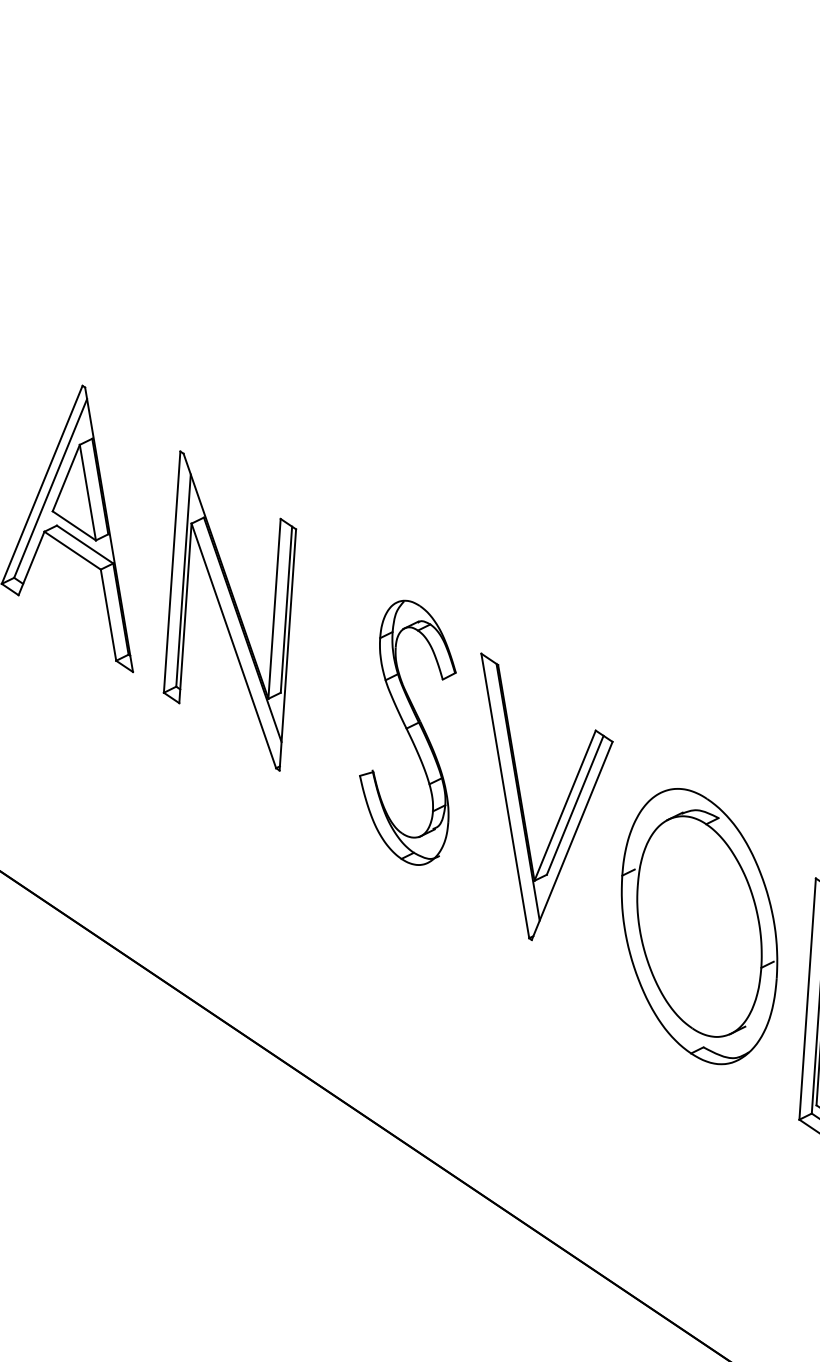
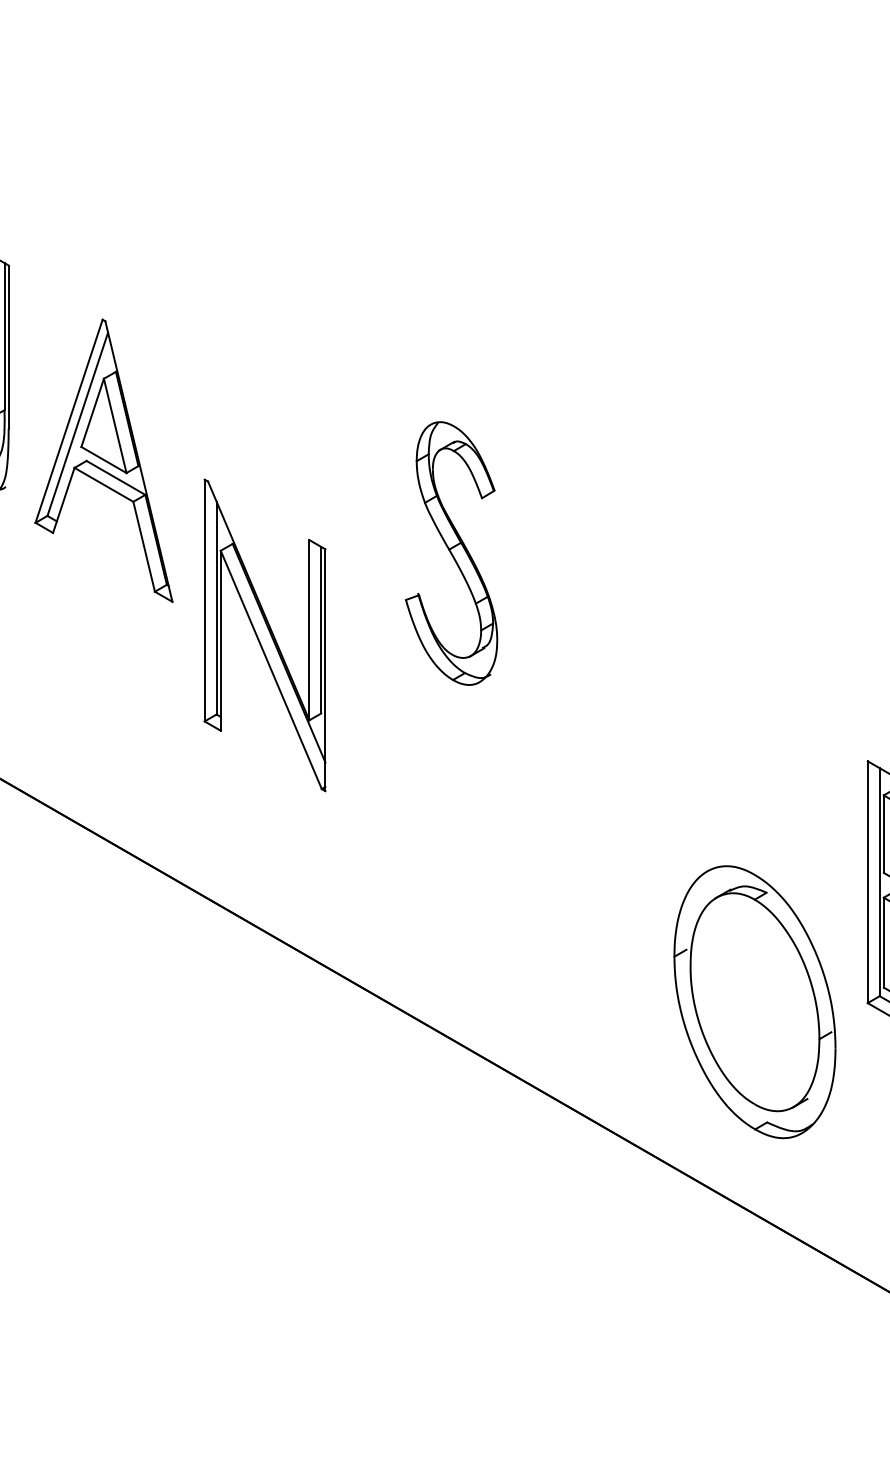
part: (229, 611) -> (264, 635), moved
part: (408, 732) -> (451, 553), moved
part: (522, 800) -> (569, 703), removed
part: (699, 926) -> (754, 1002), moved

